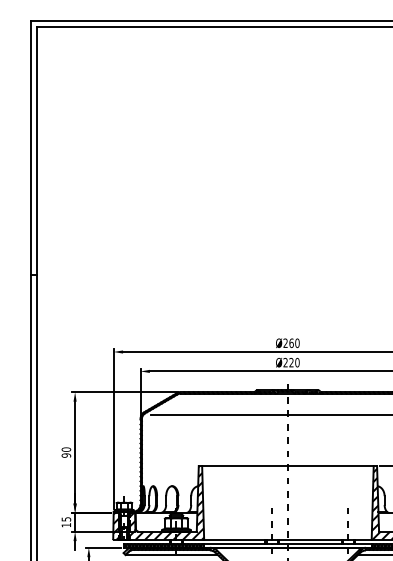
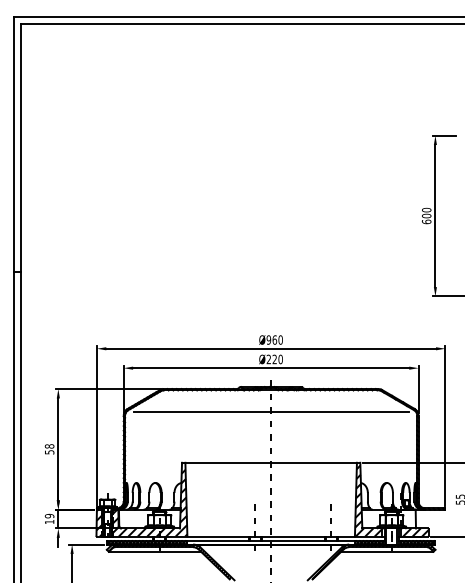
text: (285, 342) -> (268, 339), Ø260 -> Ø960
text: (66, 452) -> (49, 449), 90 -> 58
text: (66, 518) -> (49, 515), 15 -> 19

